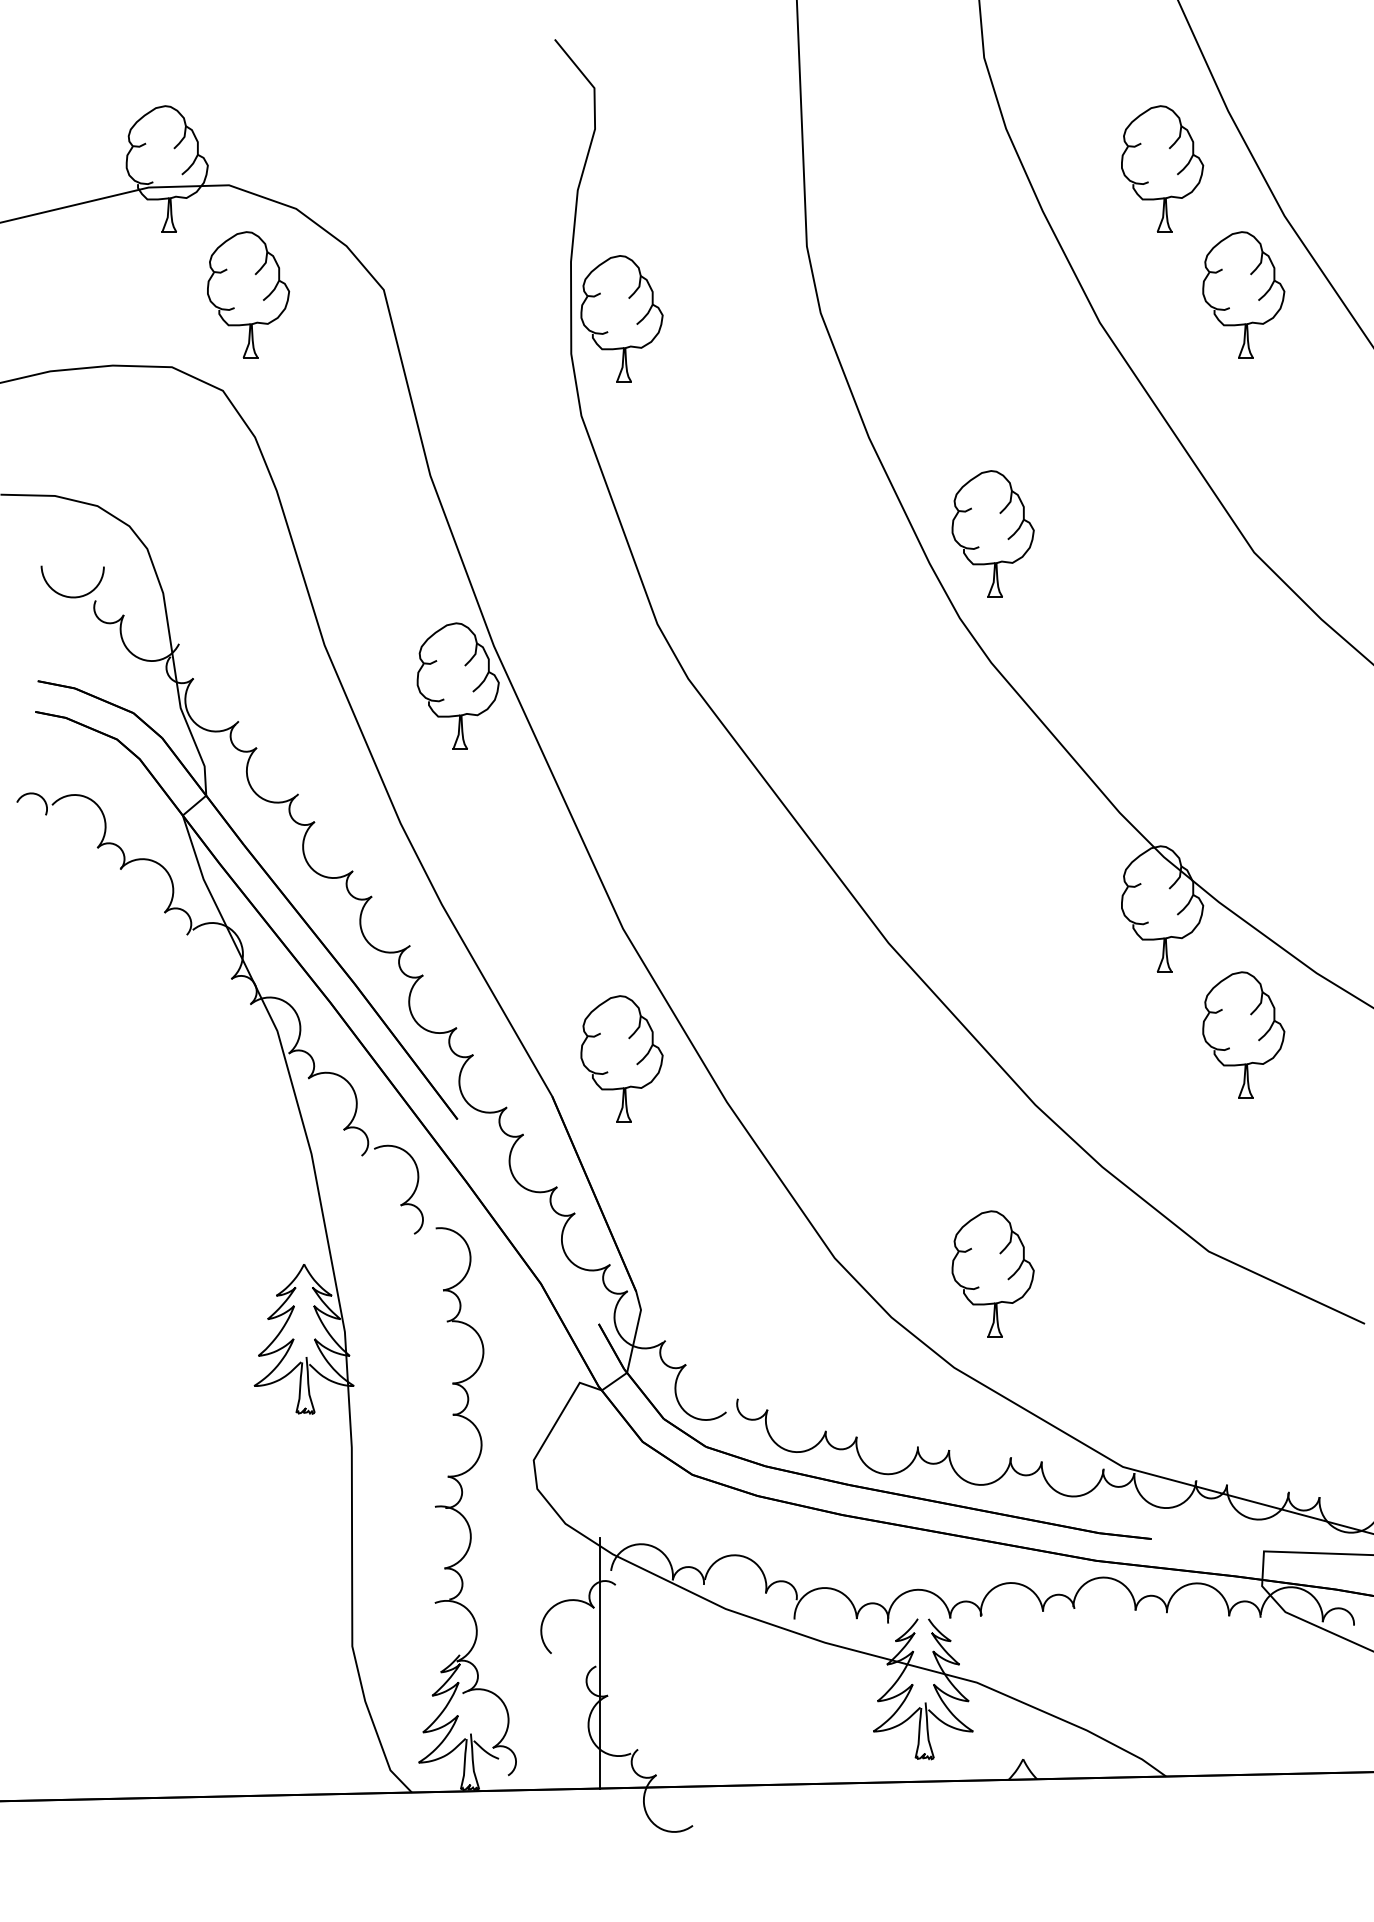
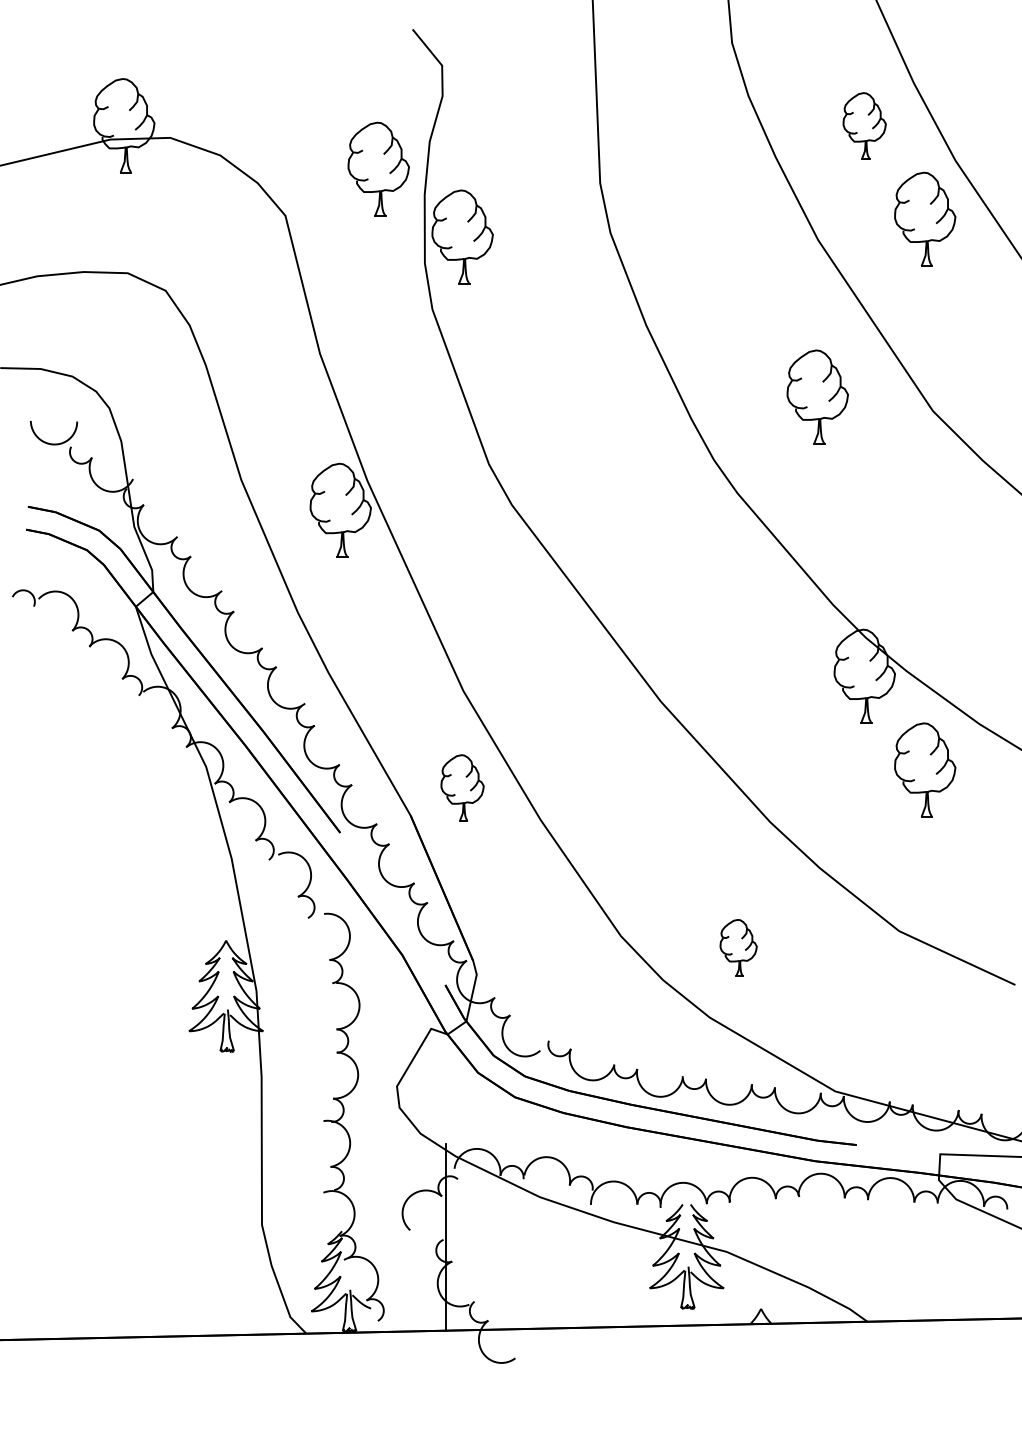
part: (1162, 168) -> (864, 125), size x0.7
part: (248, 293) -> (378, 168), moved
part: (992, 532) -> (817, 396), moved
part: (621, 1058) -> (462, 787), size x0.7
part: (992, 1273) -> (738, 947), size x0.6

